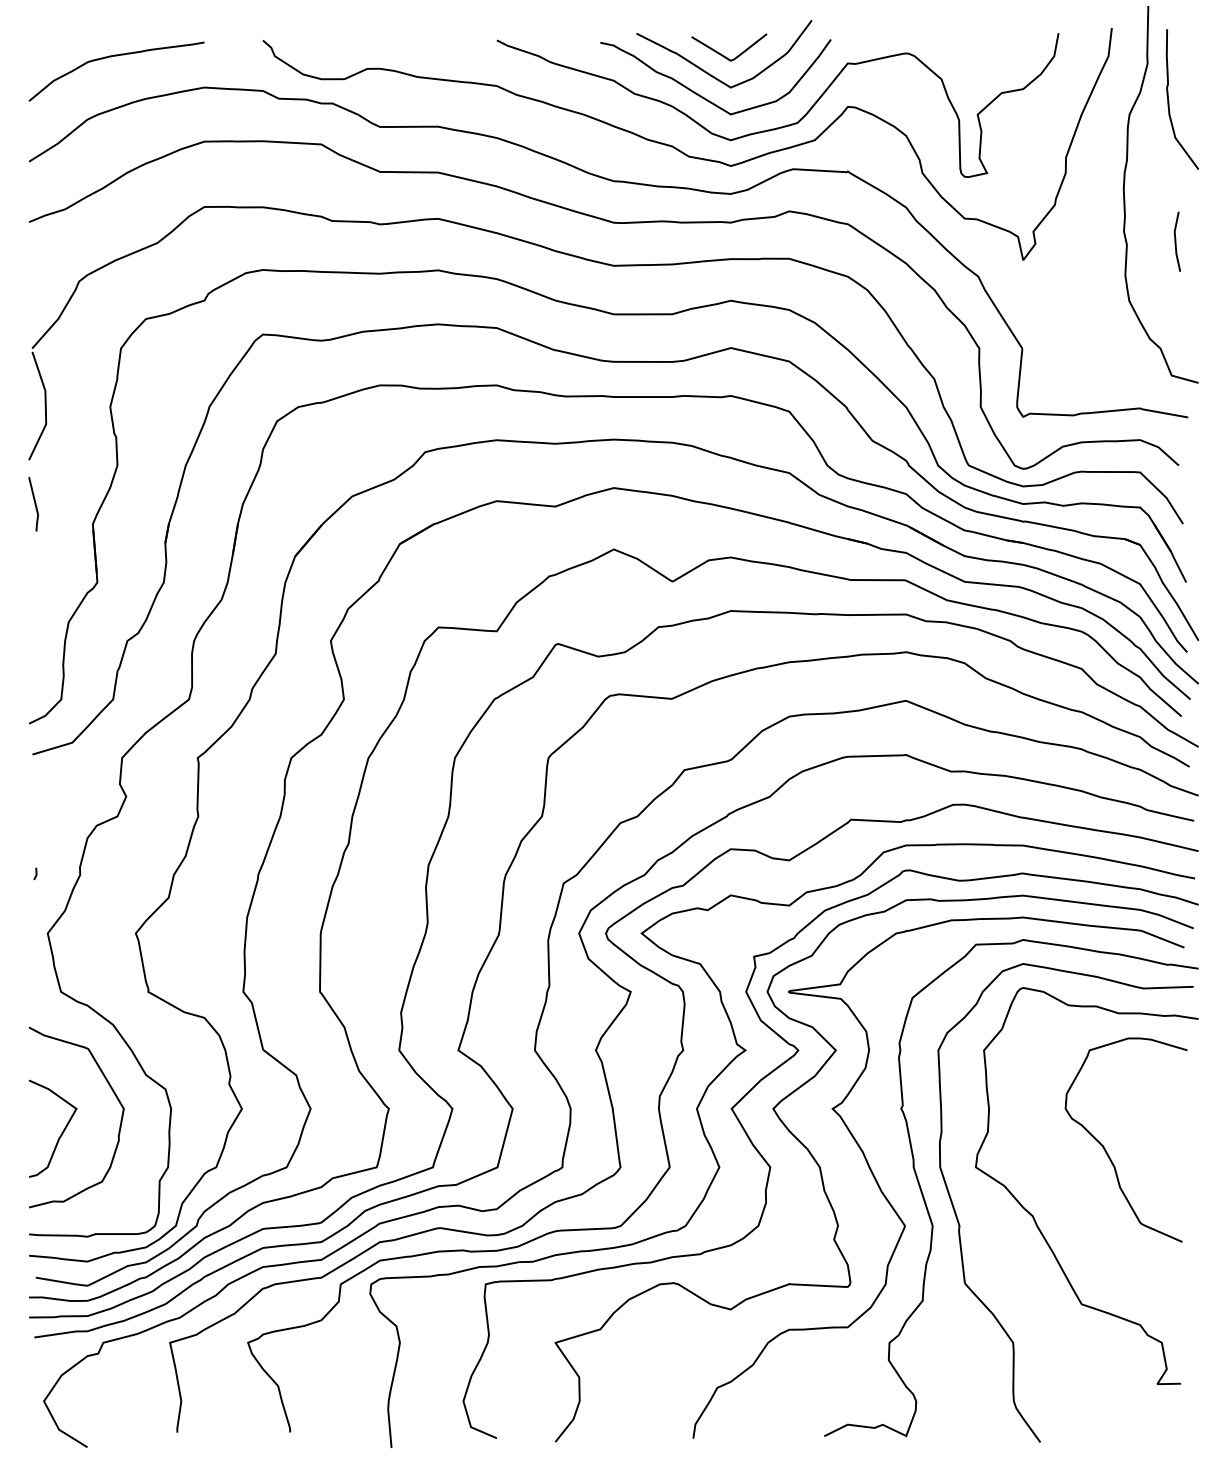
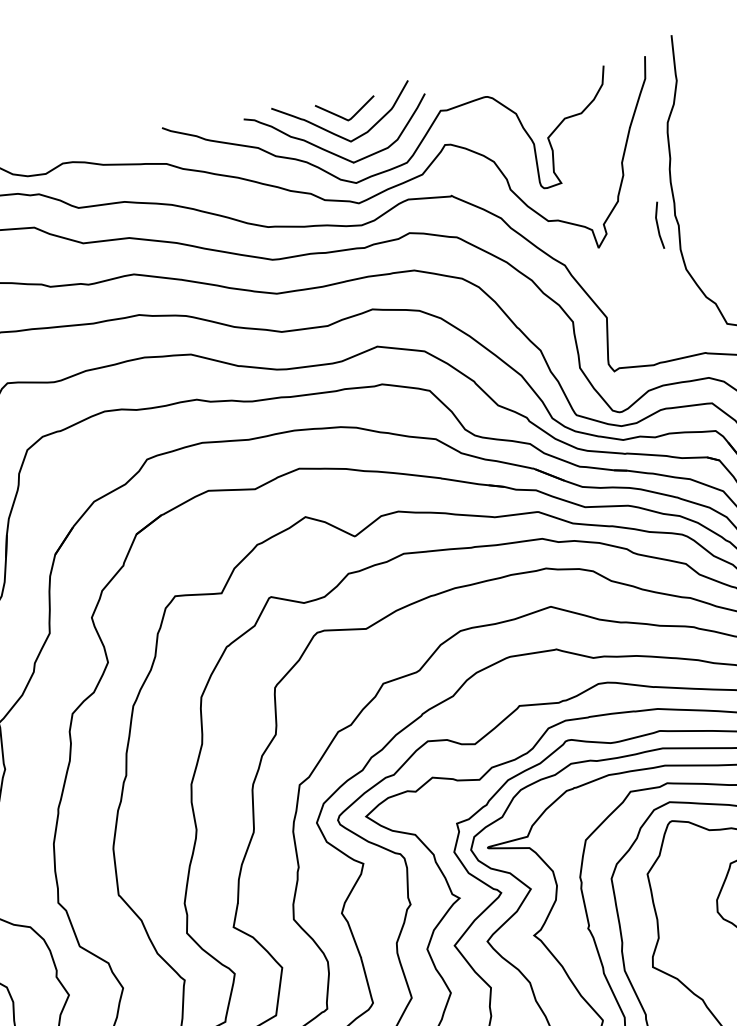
curve: (1169, 100) -> (697, 107), removed
line: (1176, 241) -> (658, 225), moved

